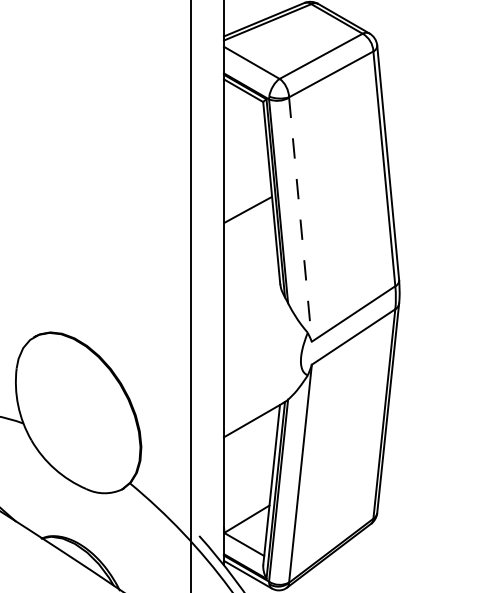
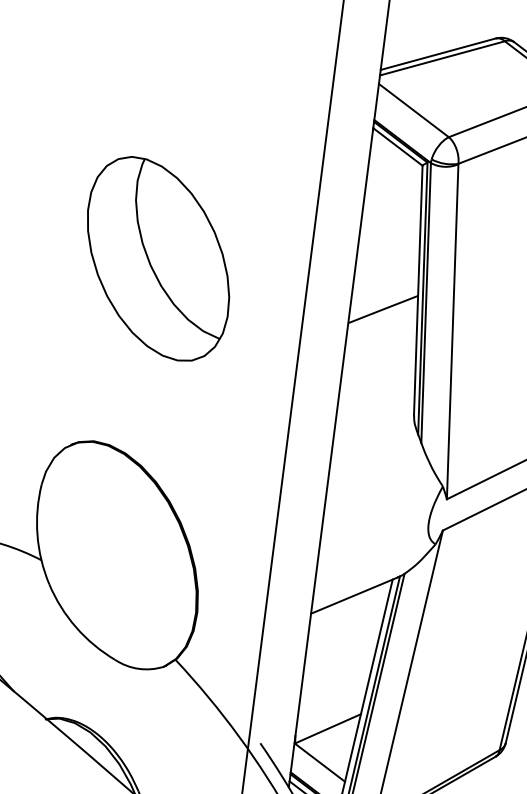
part: (79, 193) -> (157, 257), added
line: (300, 219) -> (452, 331), dashed -> solid

